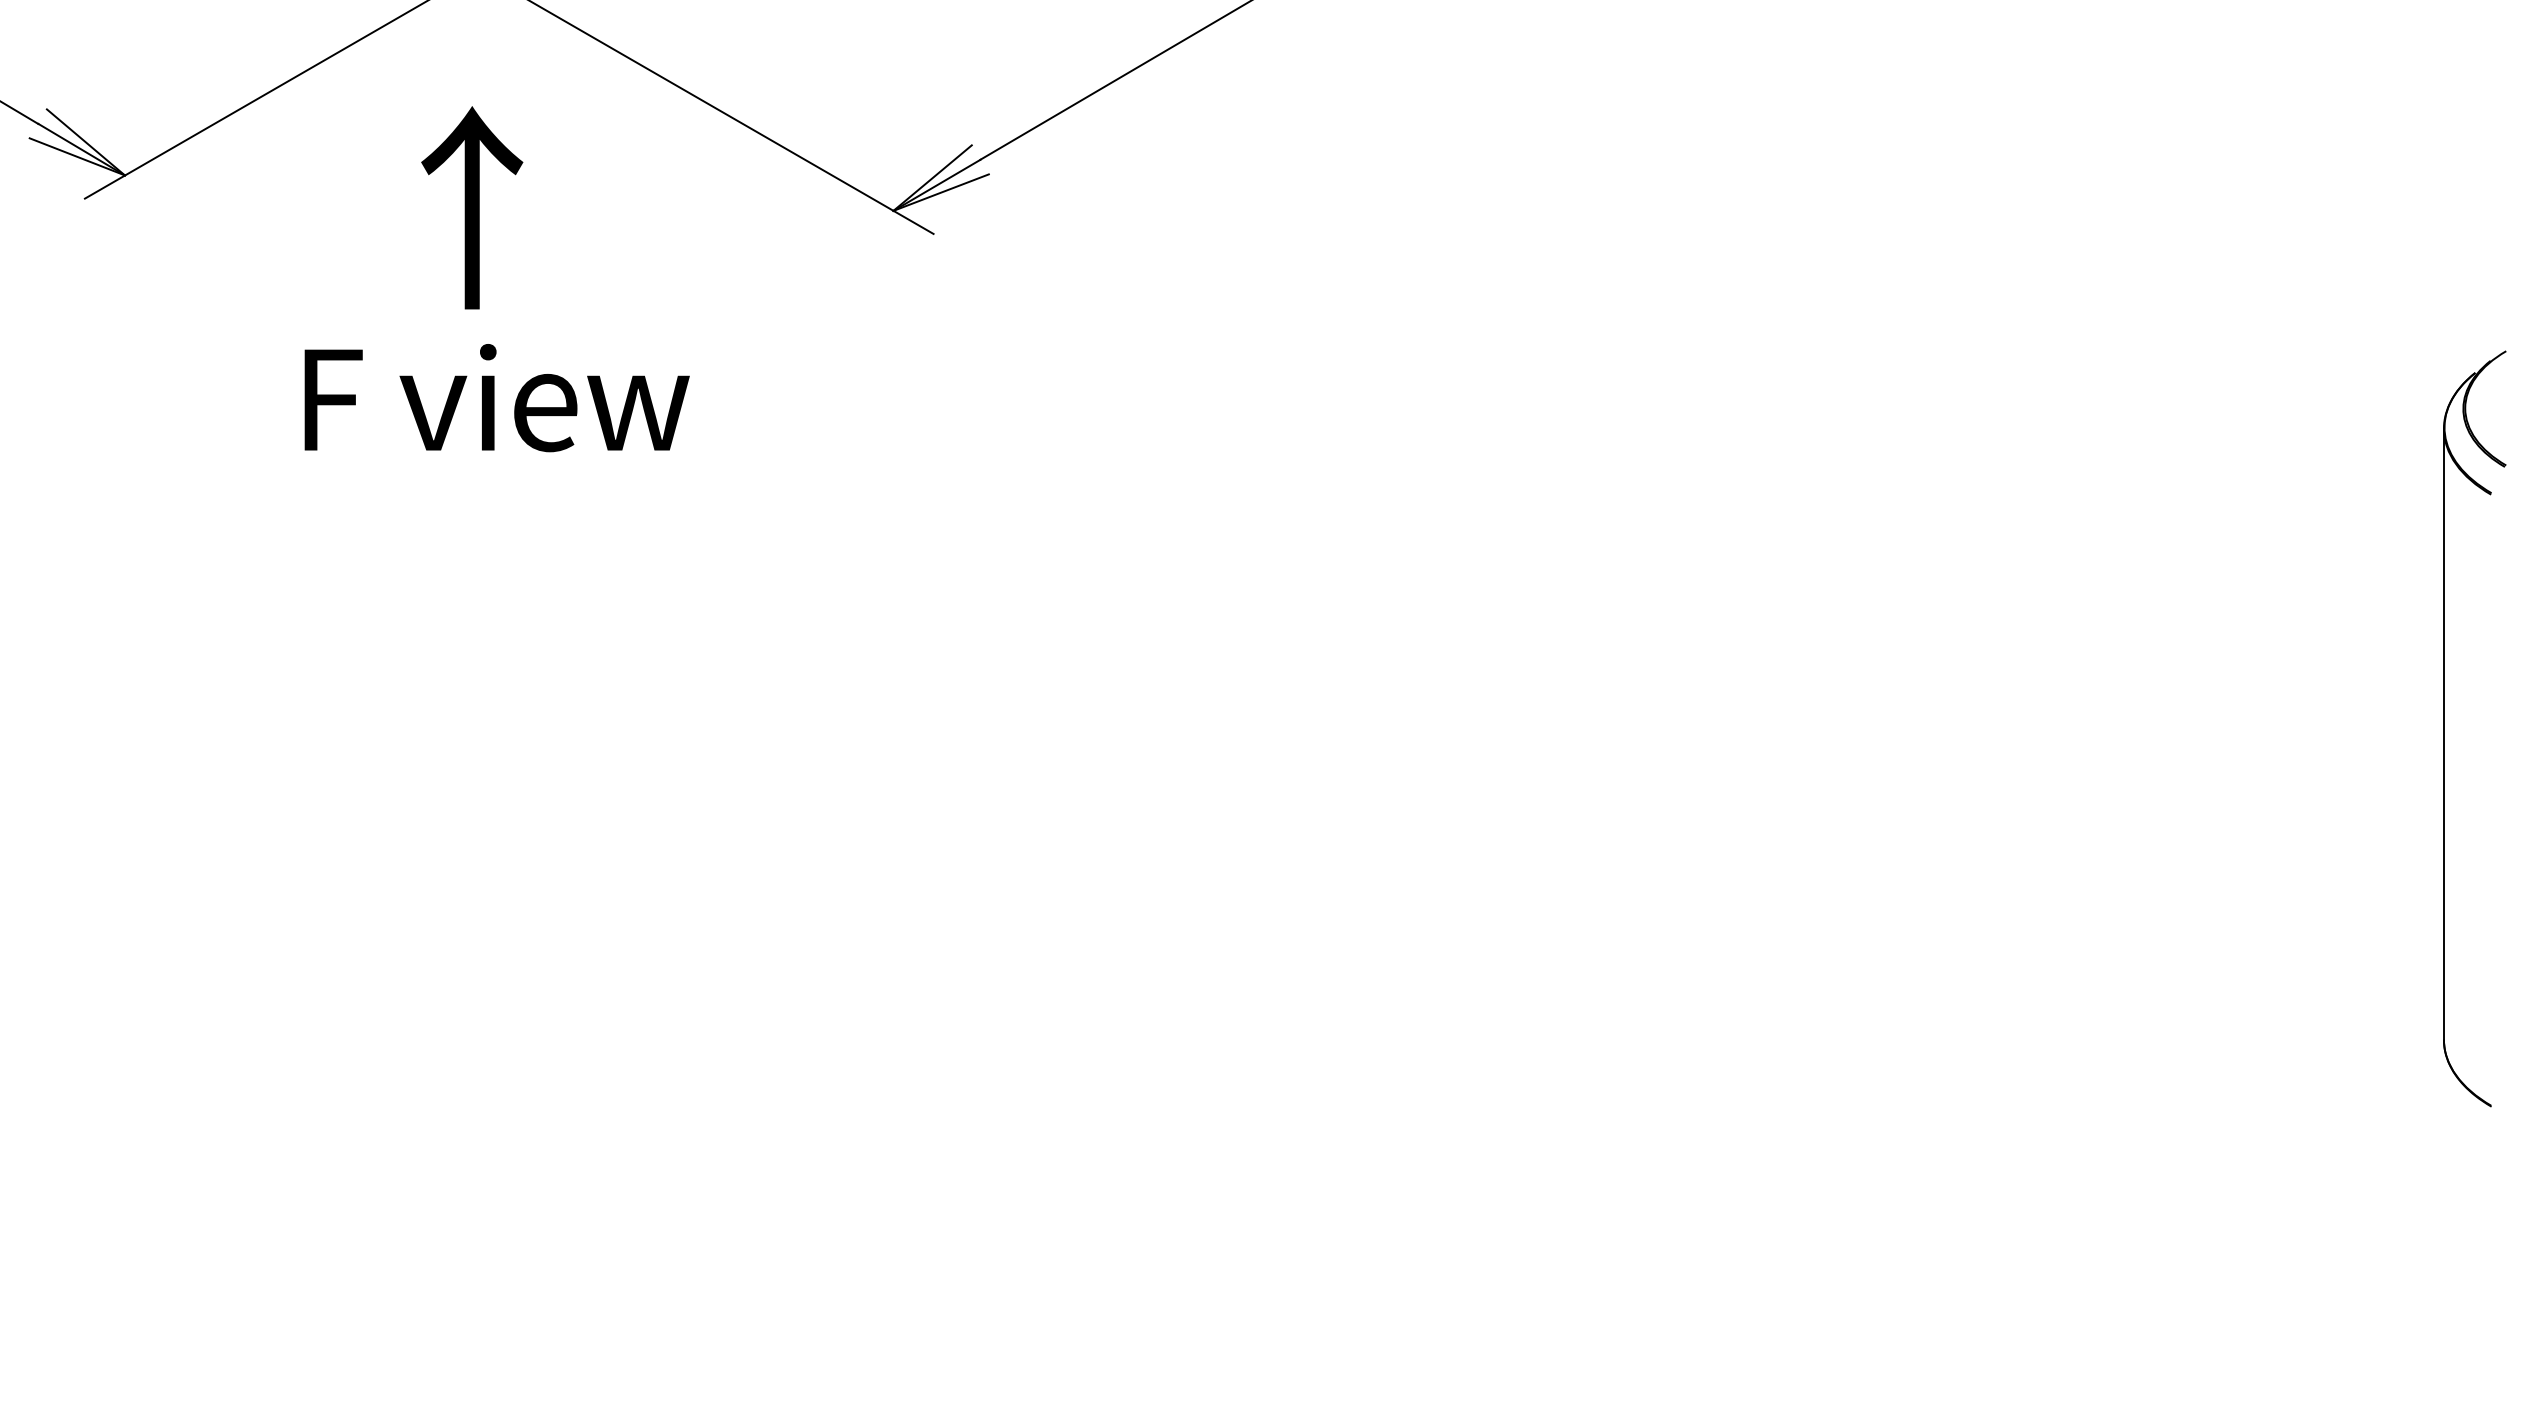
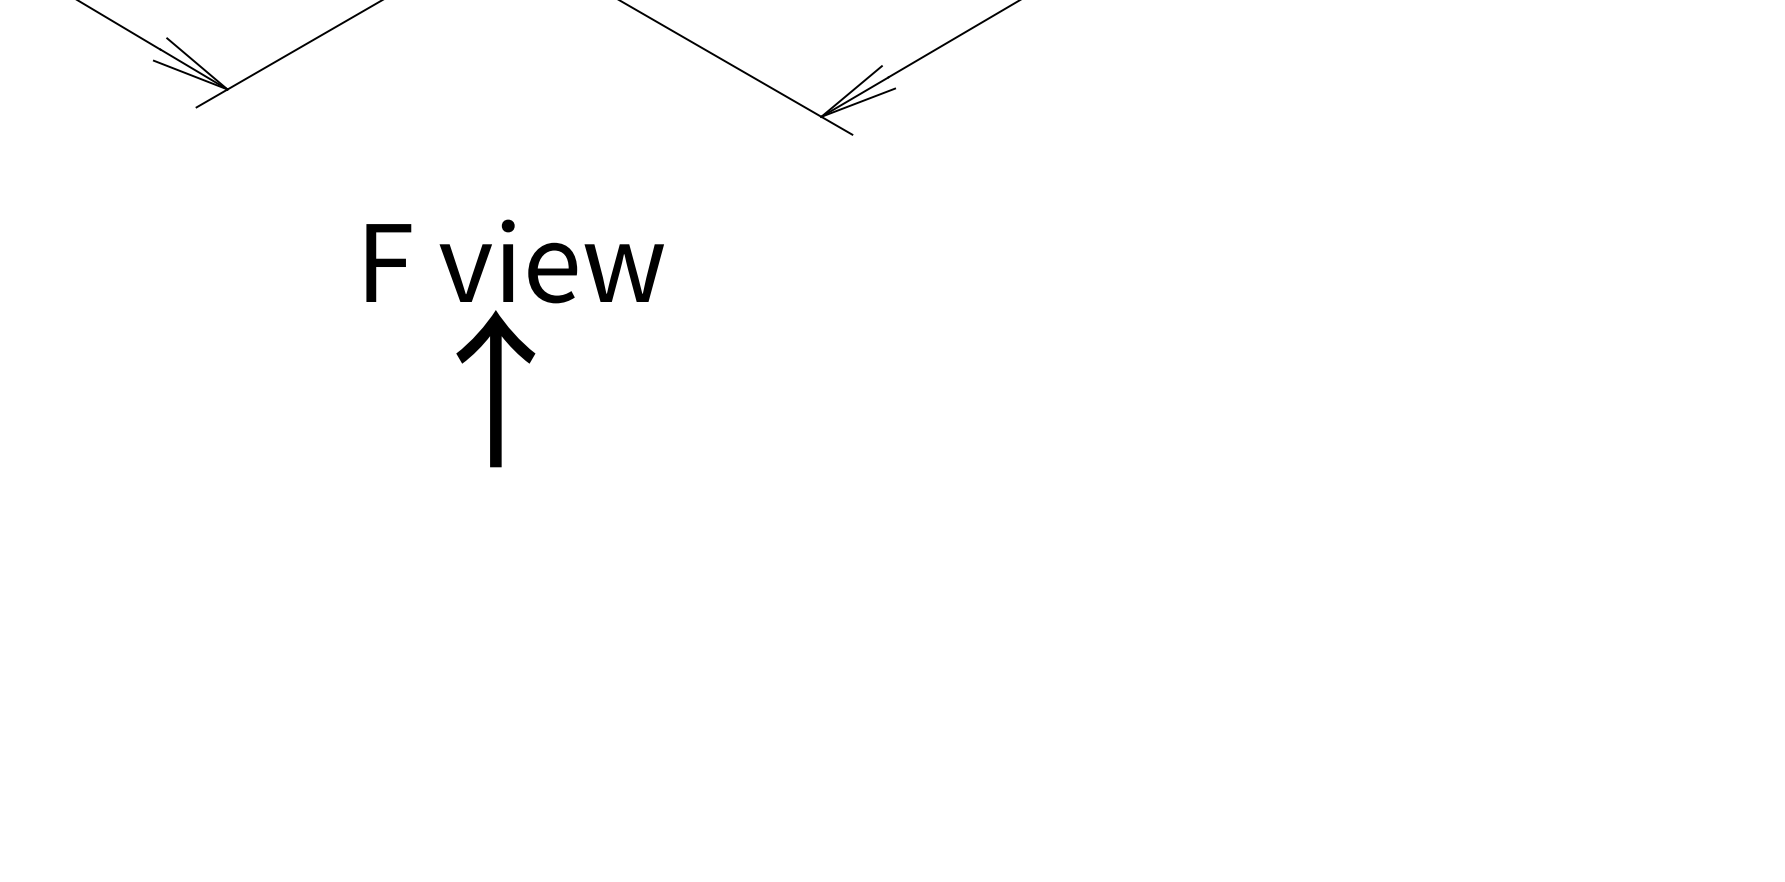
text: (472, 207) -> (496, 388), moved

